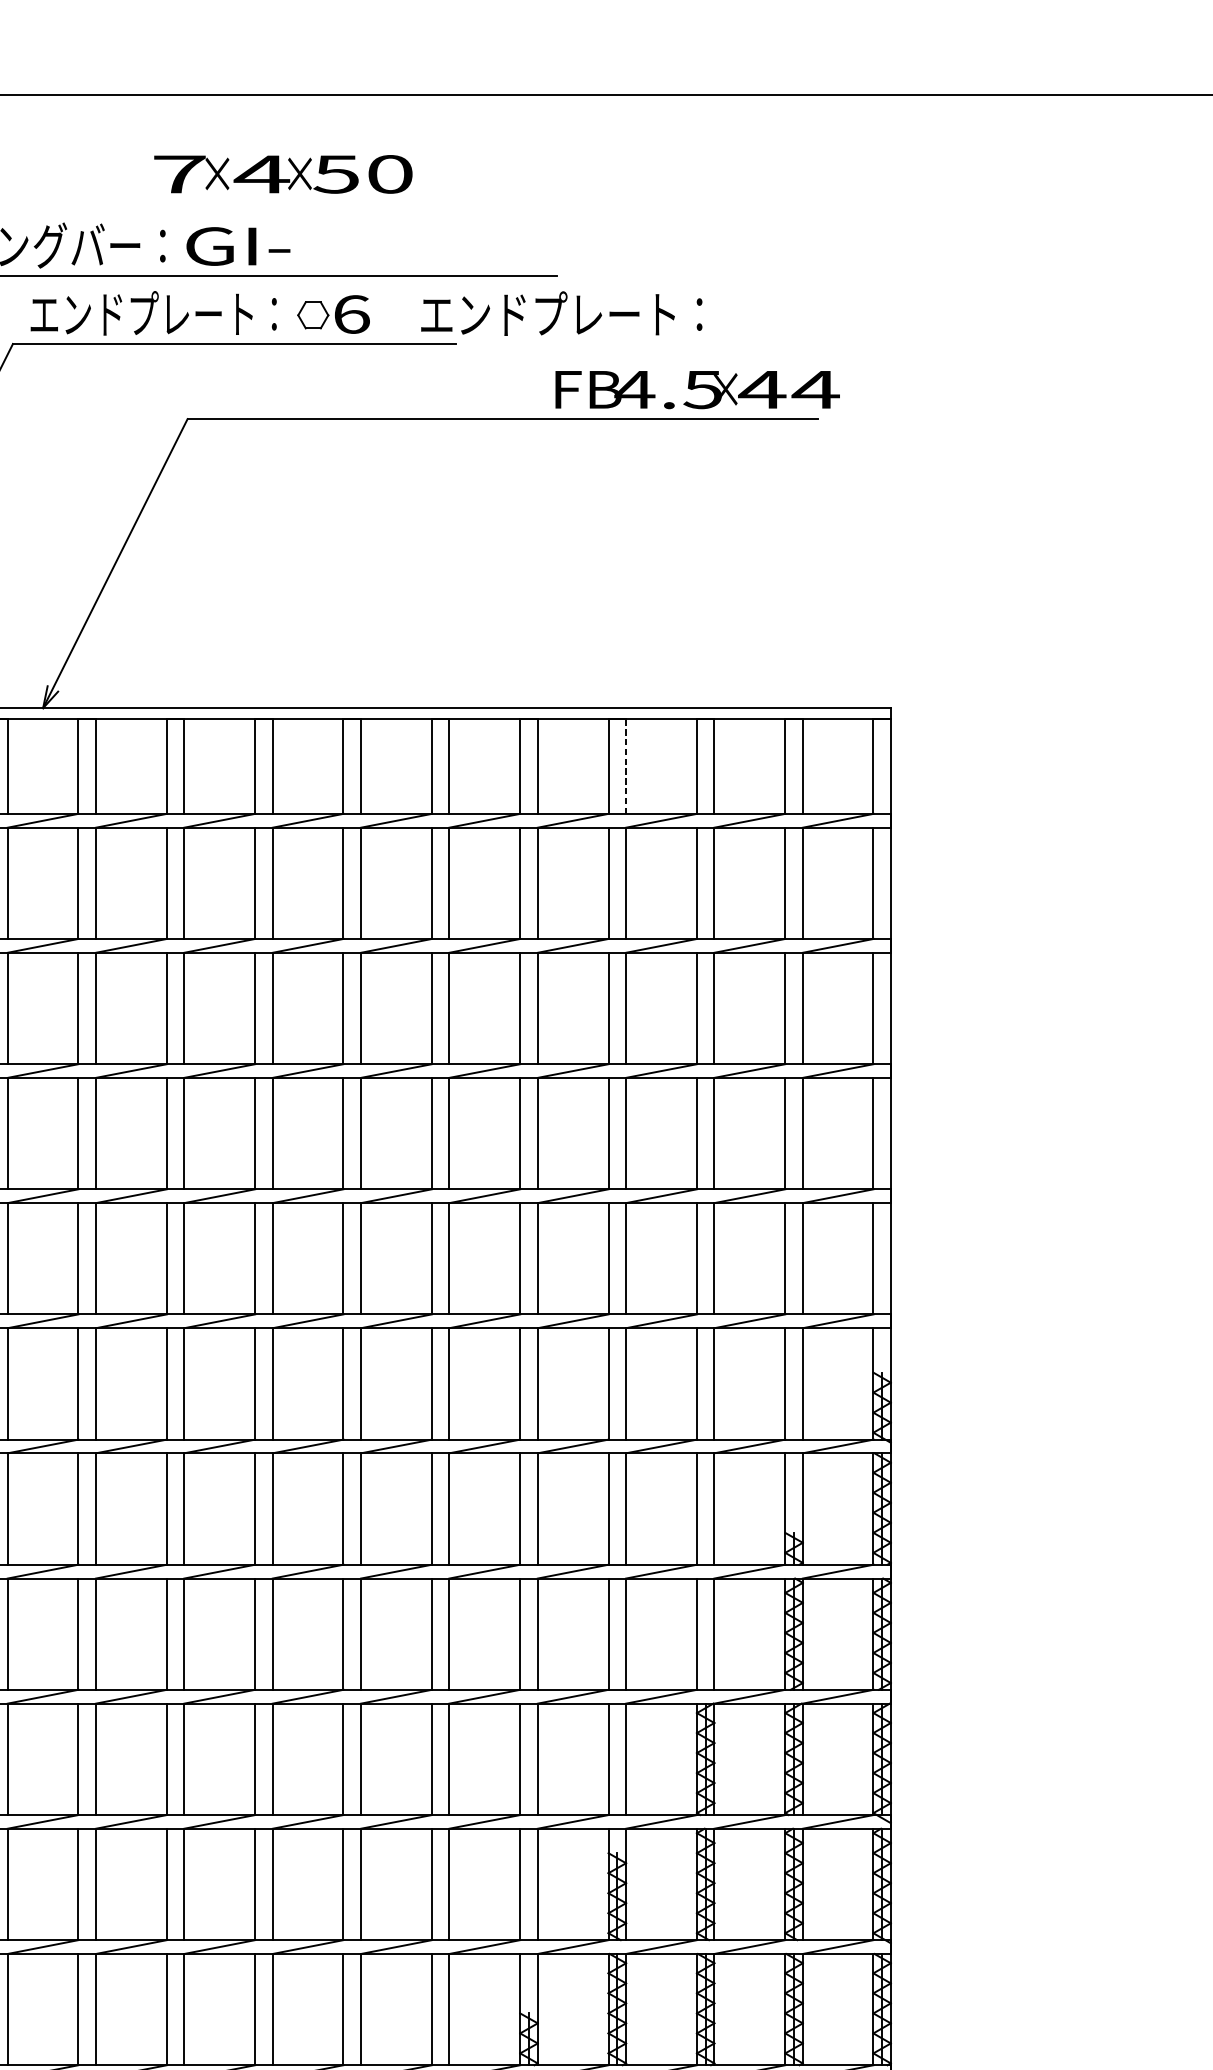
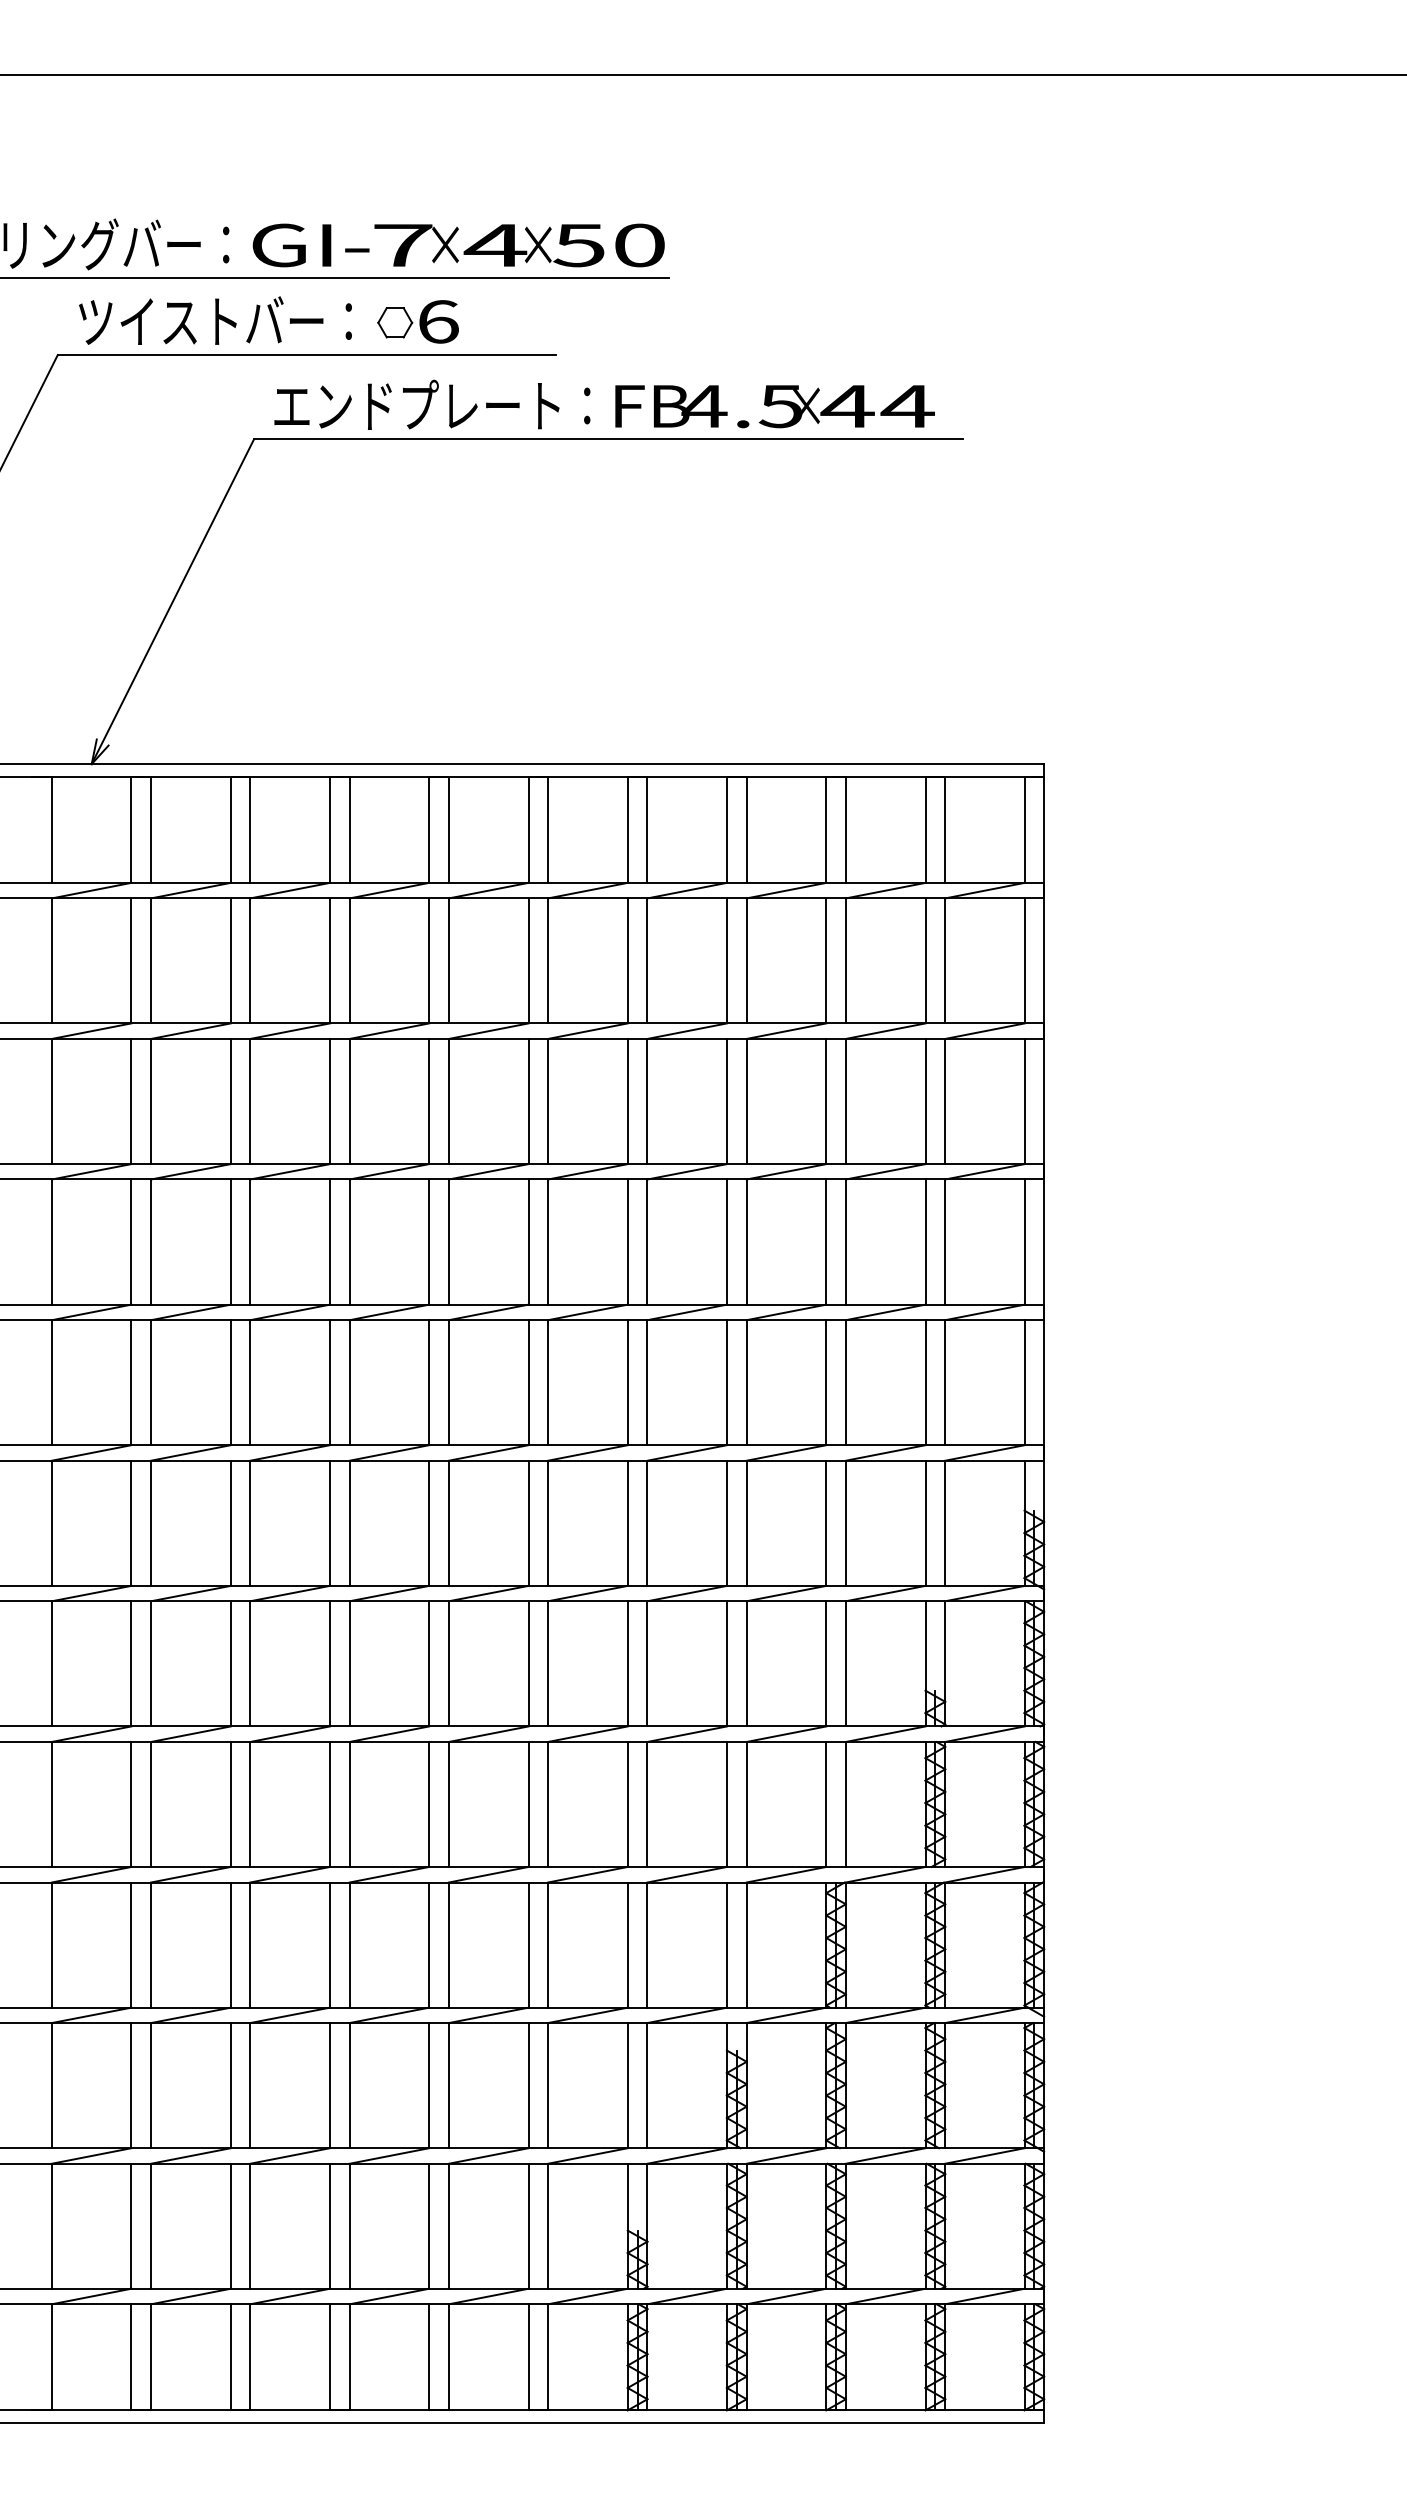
text: (283, 174) -> (519, 245), moved
text: (153, 313) -> (215, 320), エンドプレート： -> ツイストバー：
text: (561, 313) -> (432, 404), moved
text: (697, 389) -> (774, 406), moved
line: (625, 766) -> (746, 829), dashed -> solid

